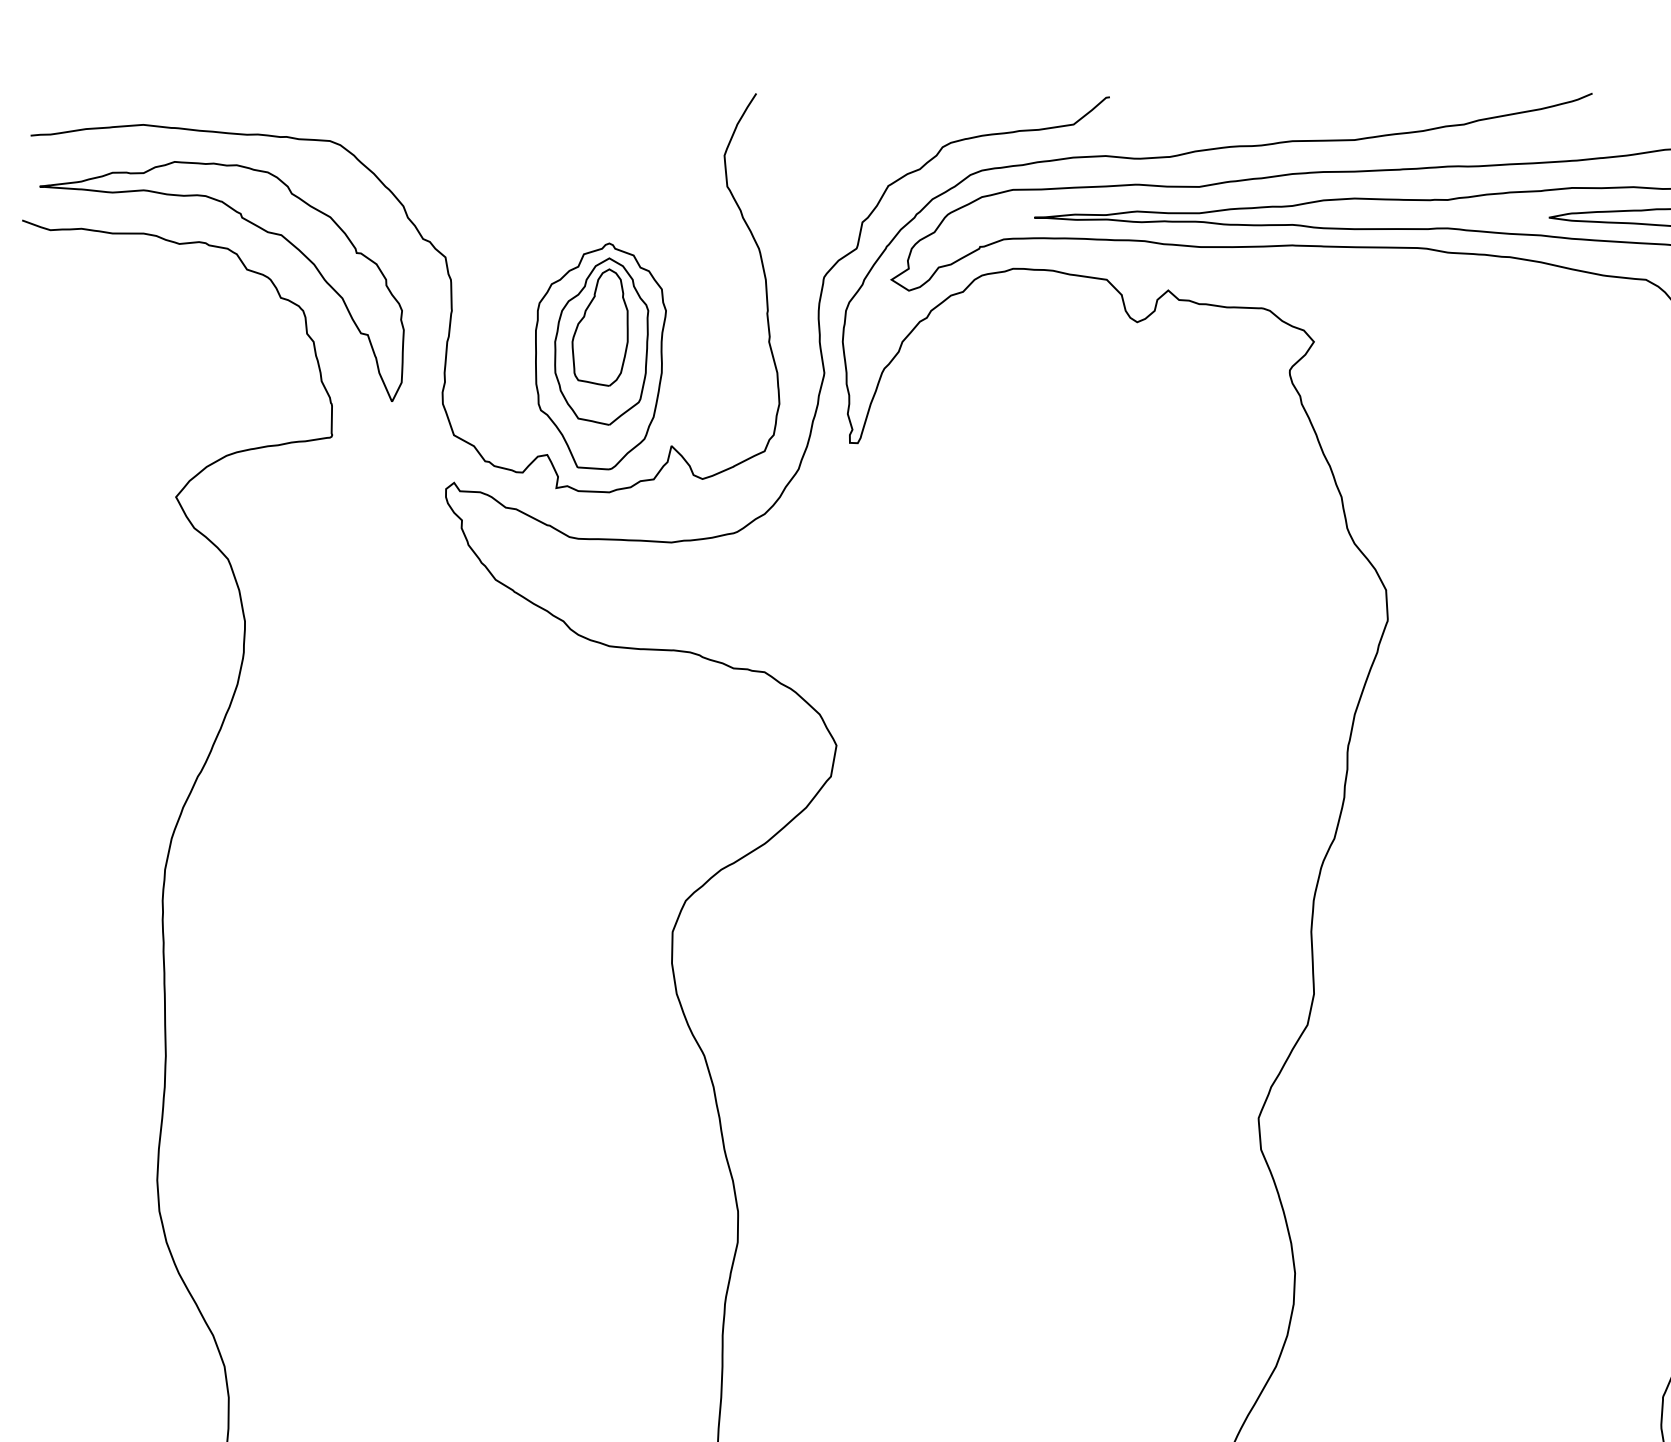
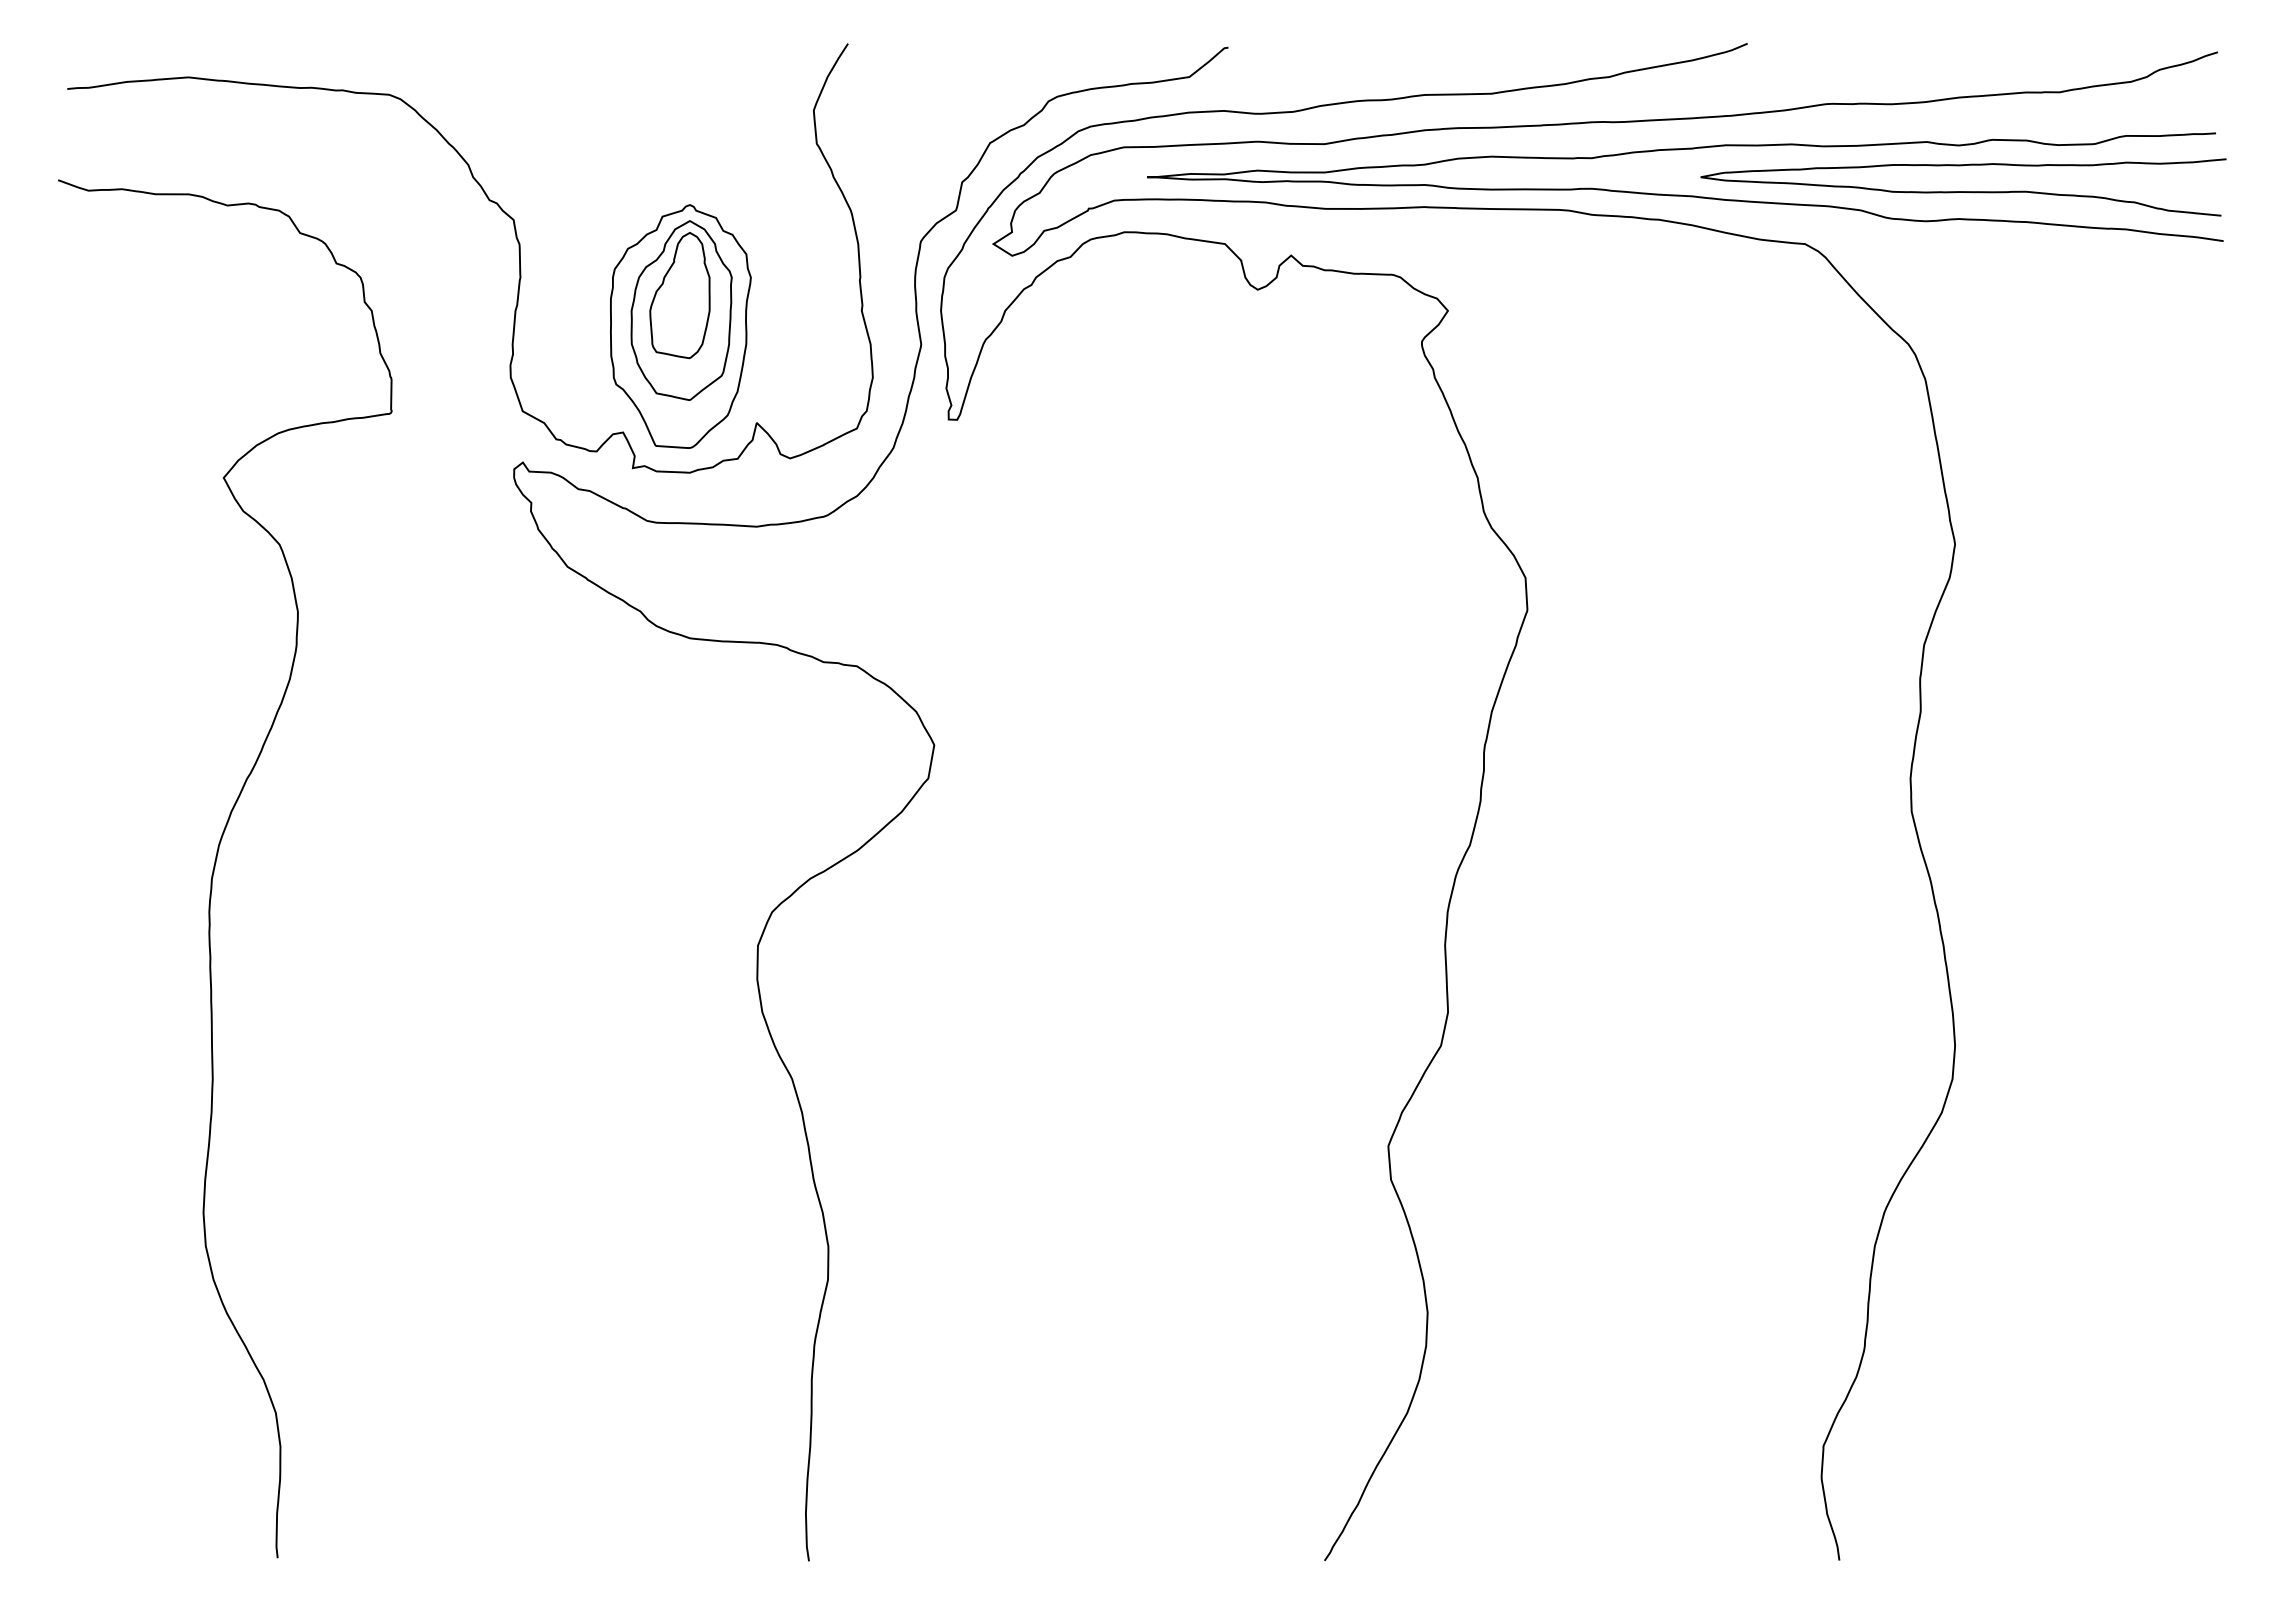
part: (250, 223) -> (303, 183), removed

